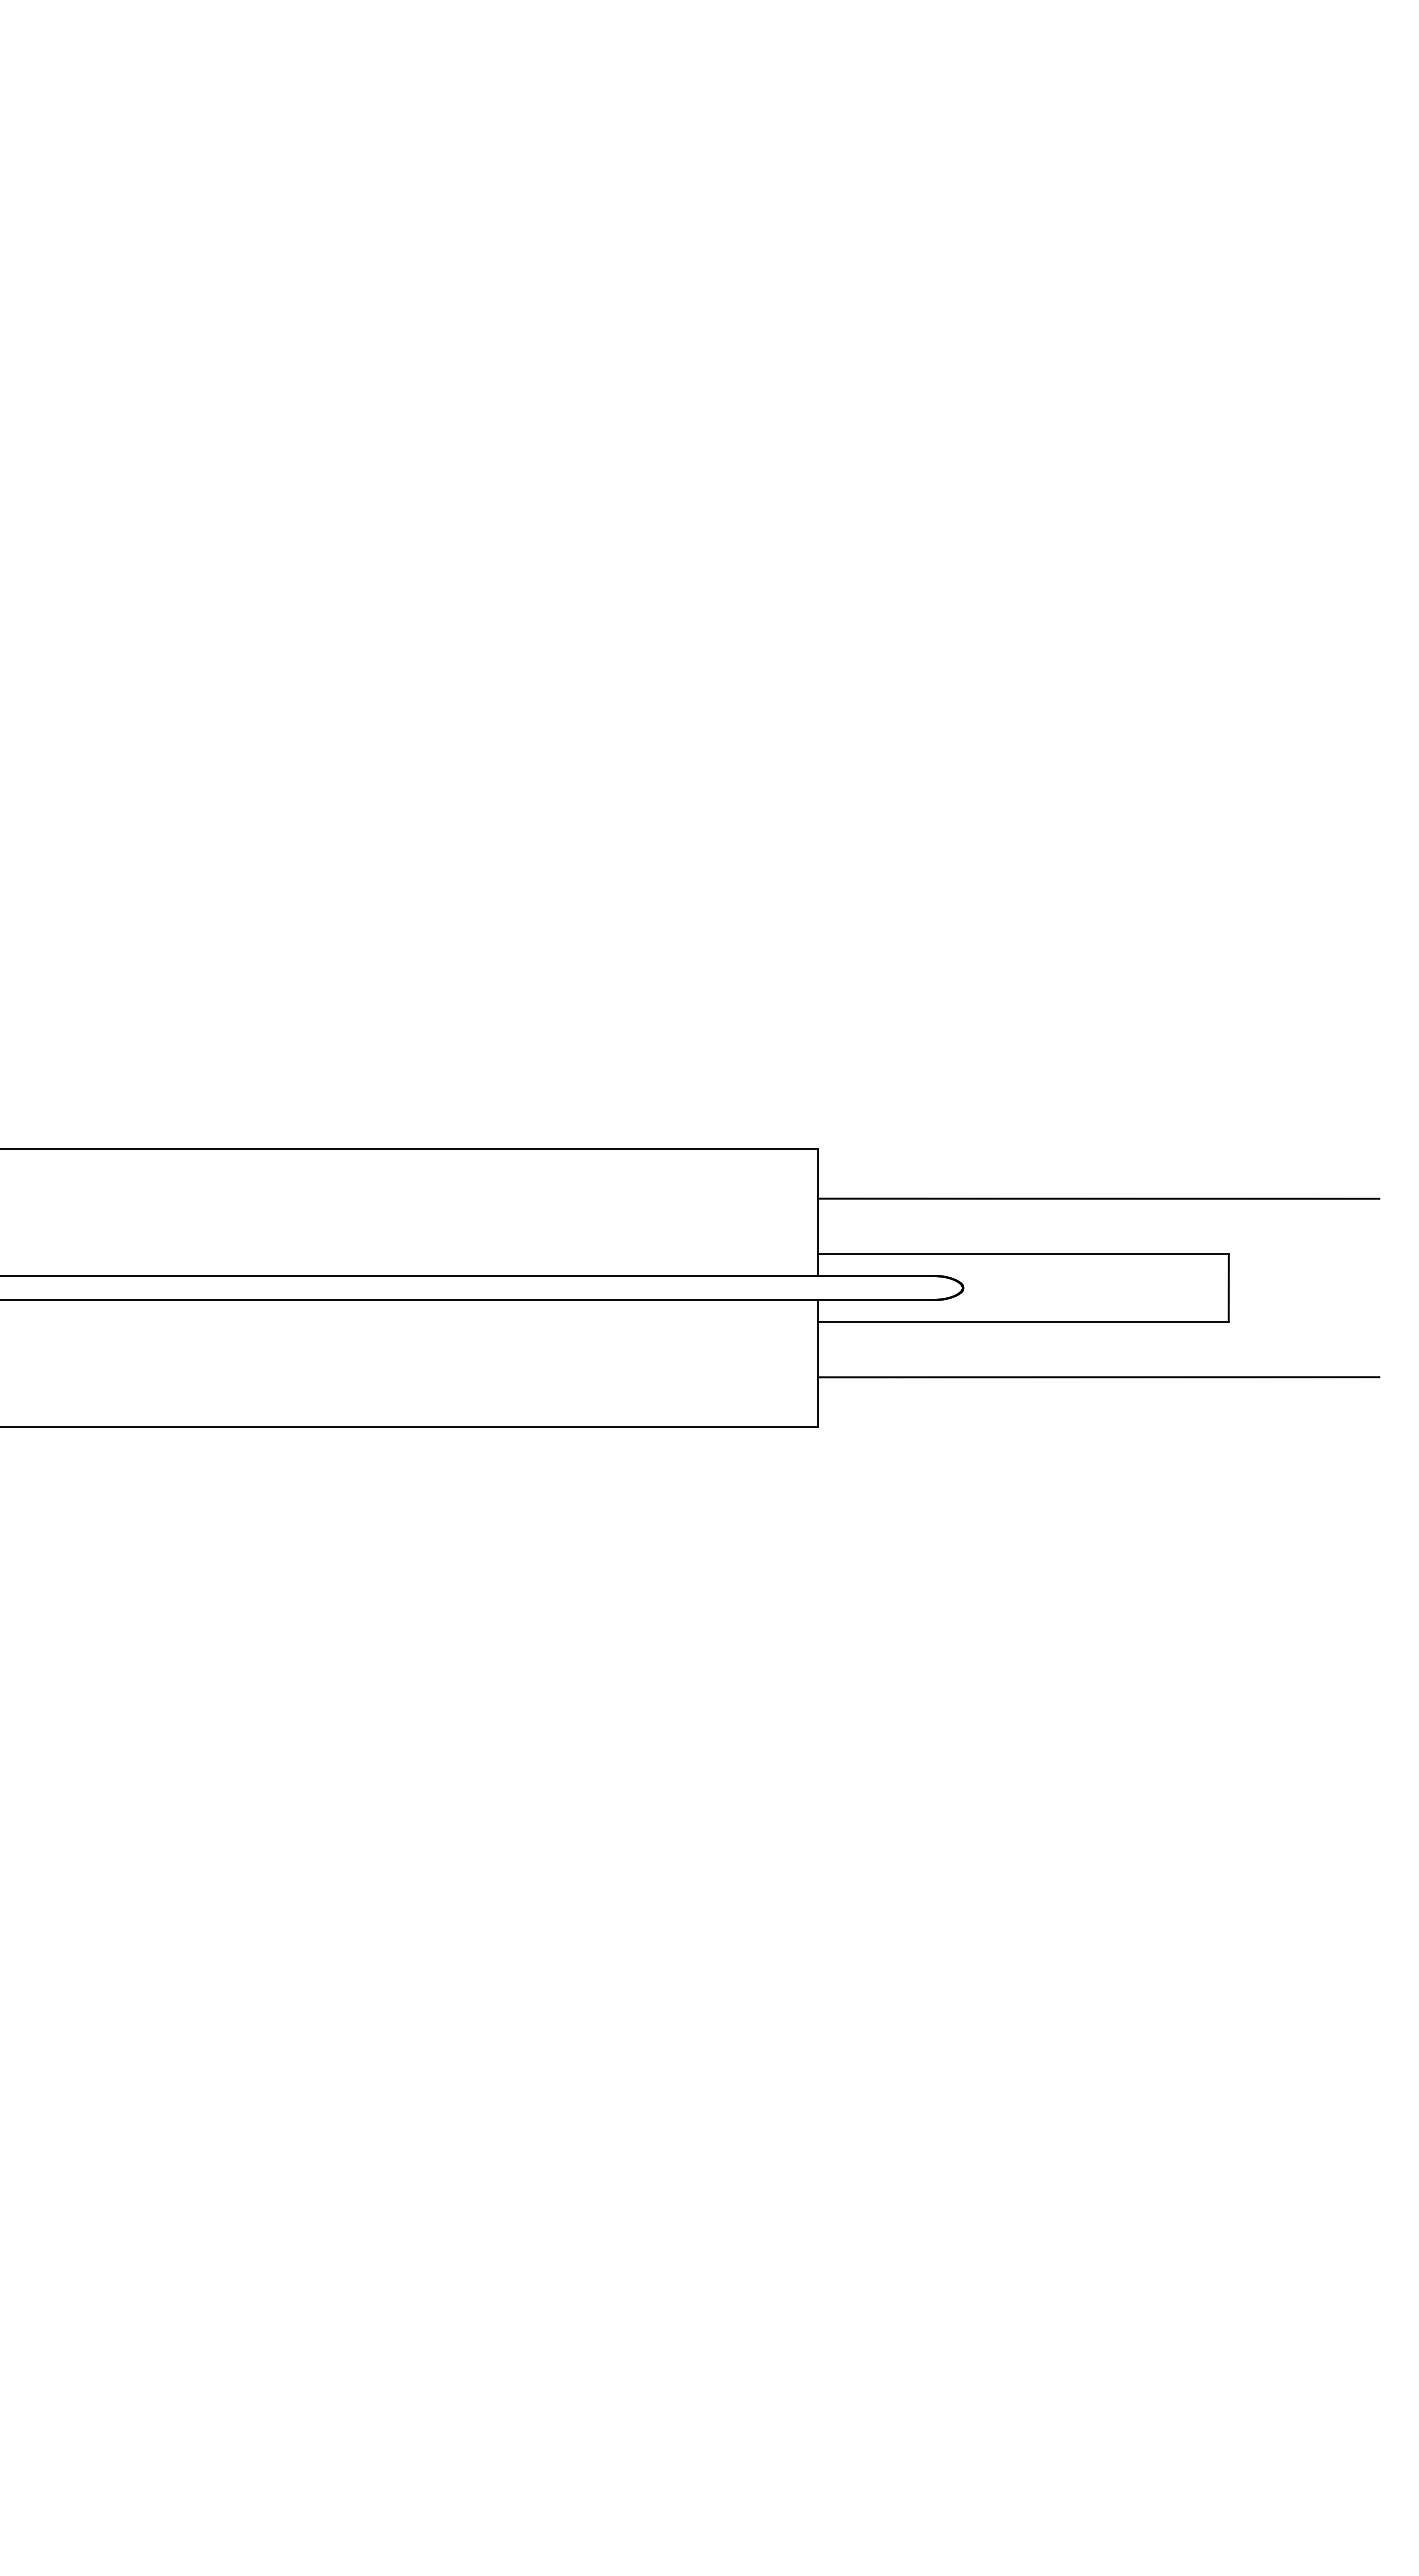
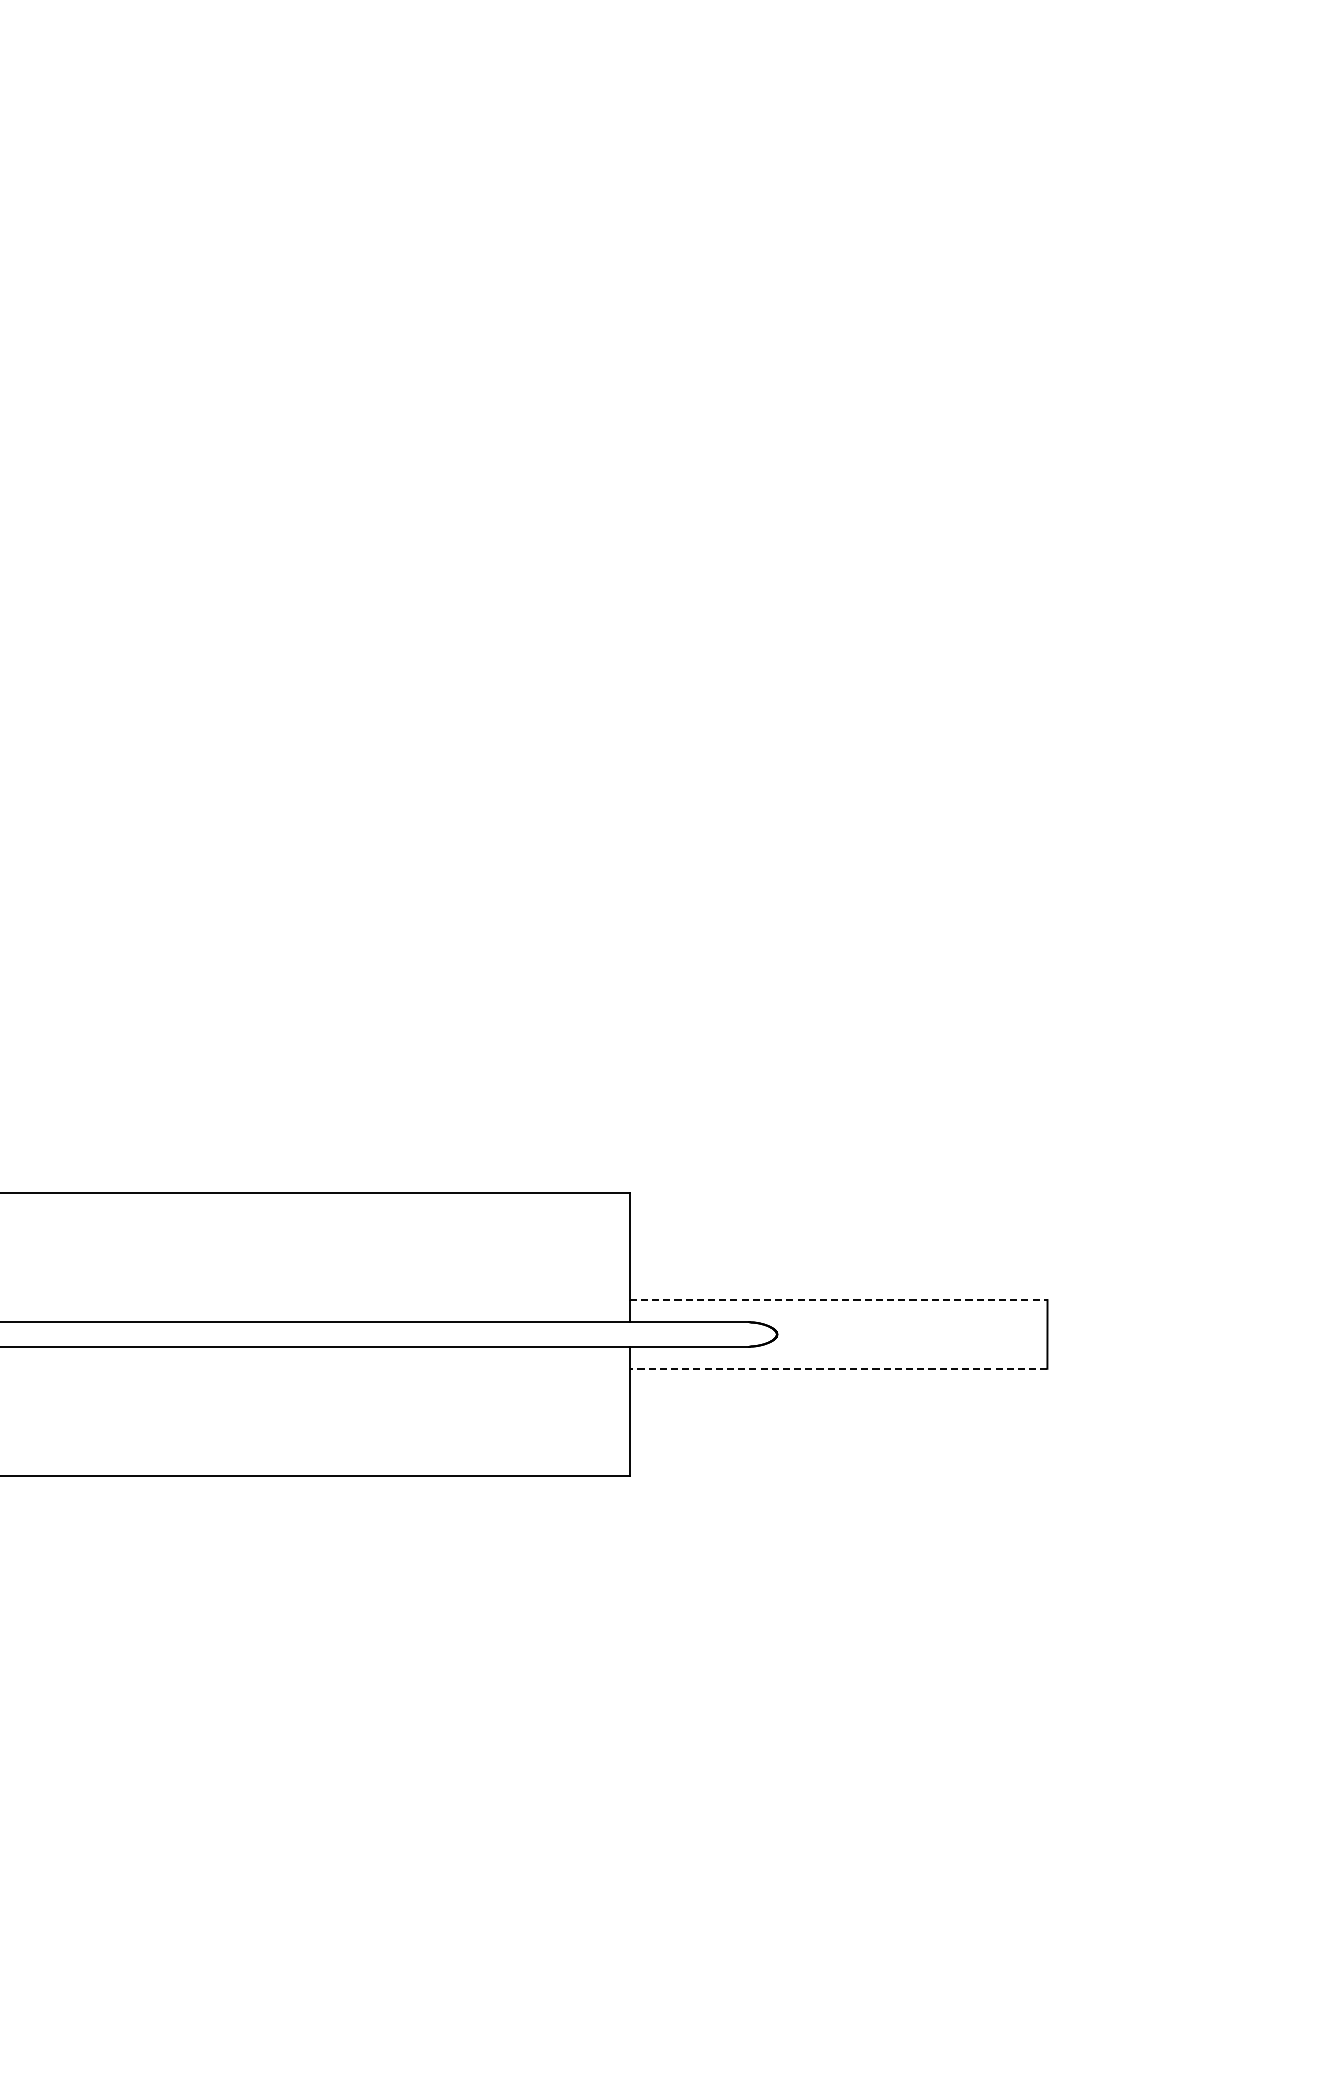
line: (1098, 1198) -> (914, 1243), removed
line: (1024, 1254) -> (839, 1300), solid -> dashed
line: (1022, 1321) -> (837, 1368), solid -> dashed
line: (1098, 1377) -> (914, 1425), removed

